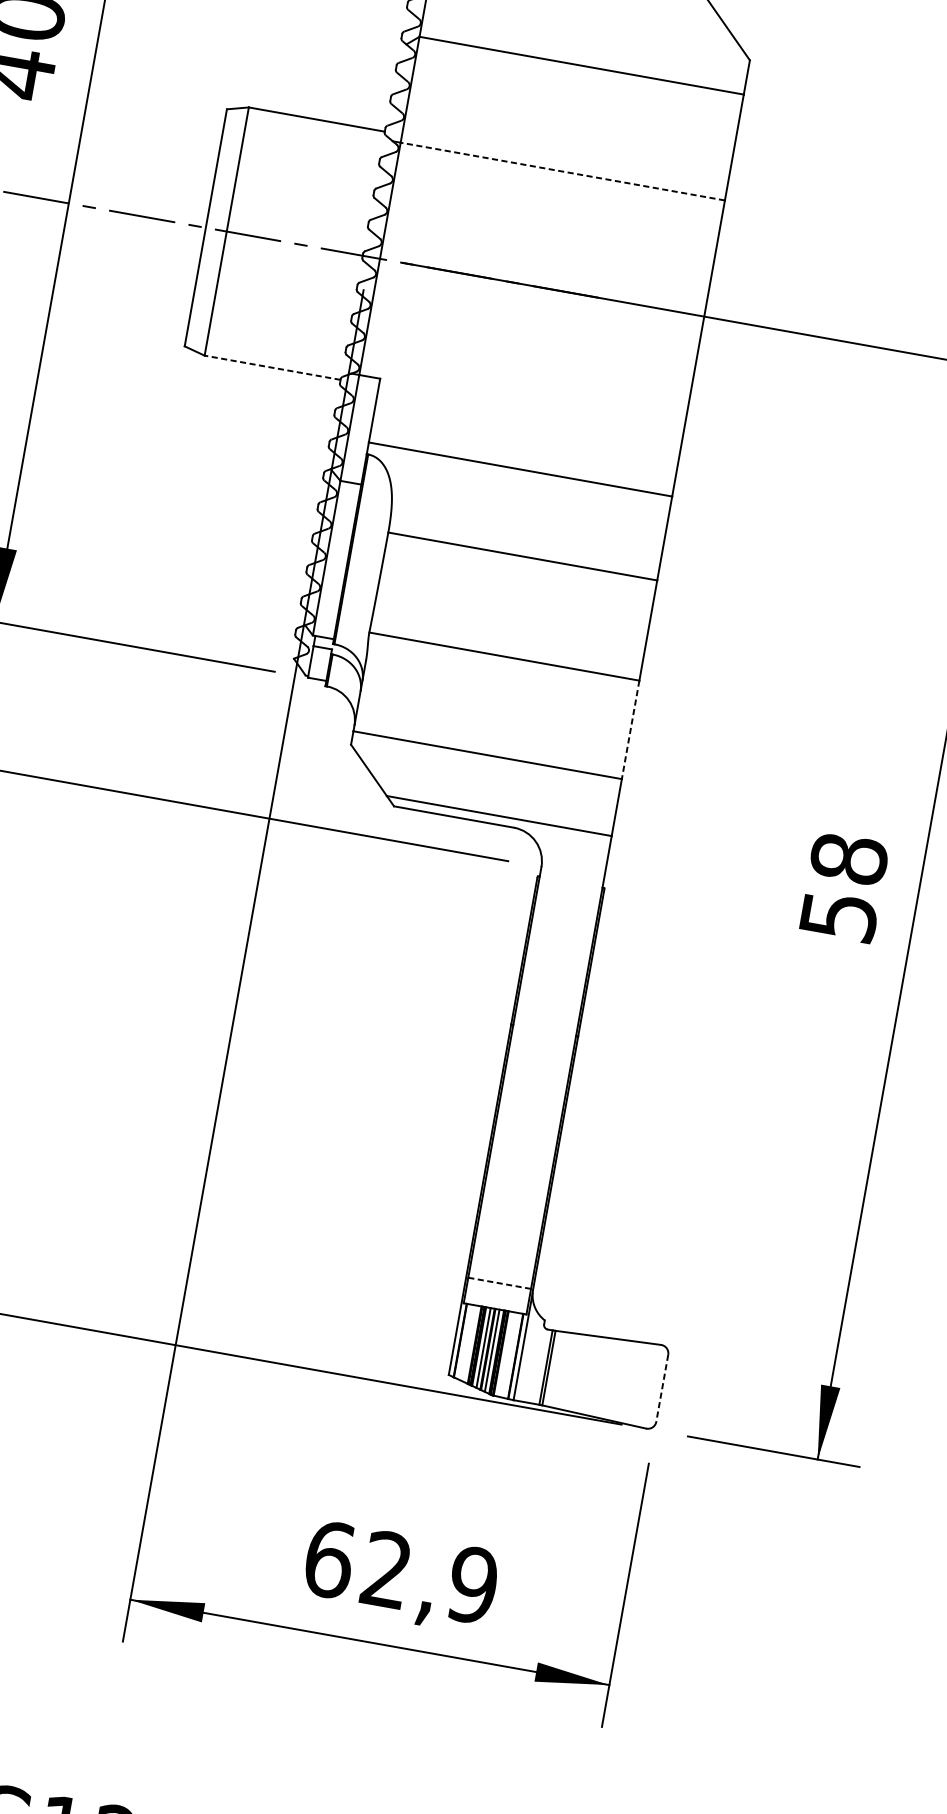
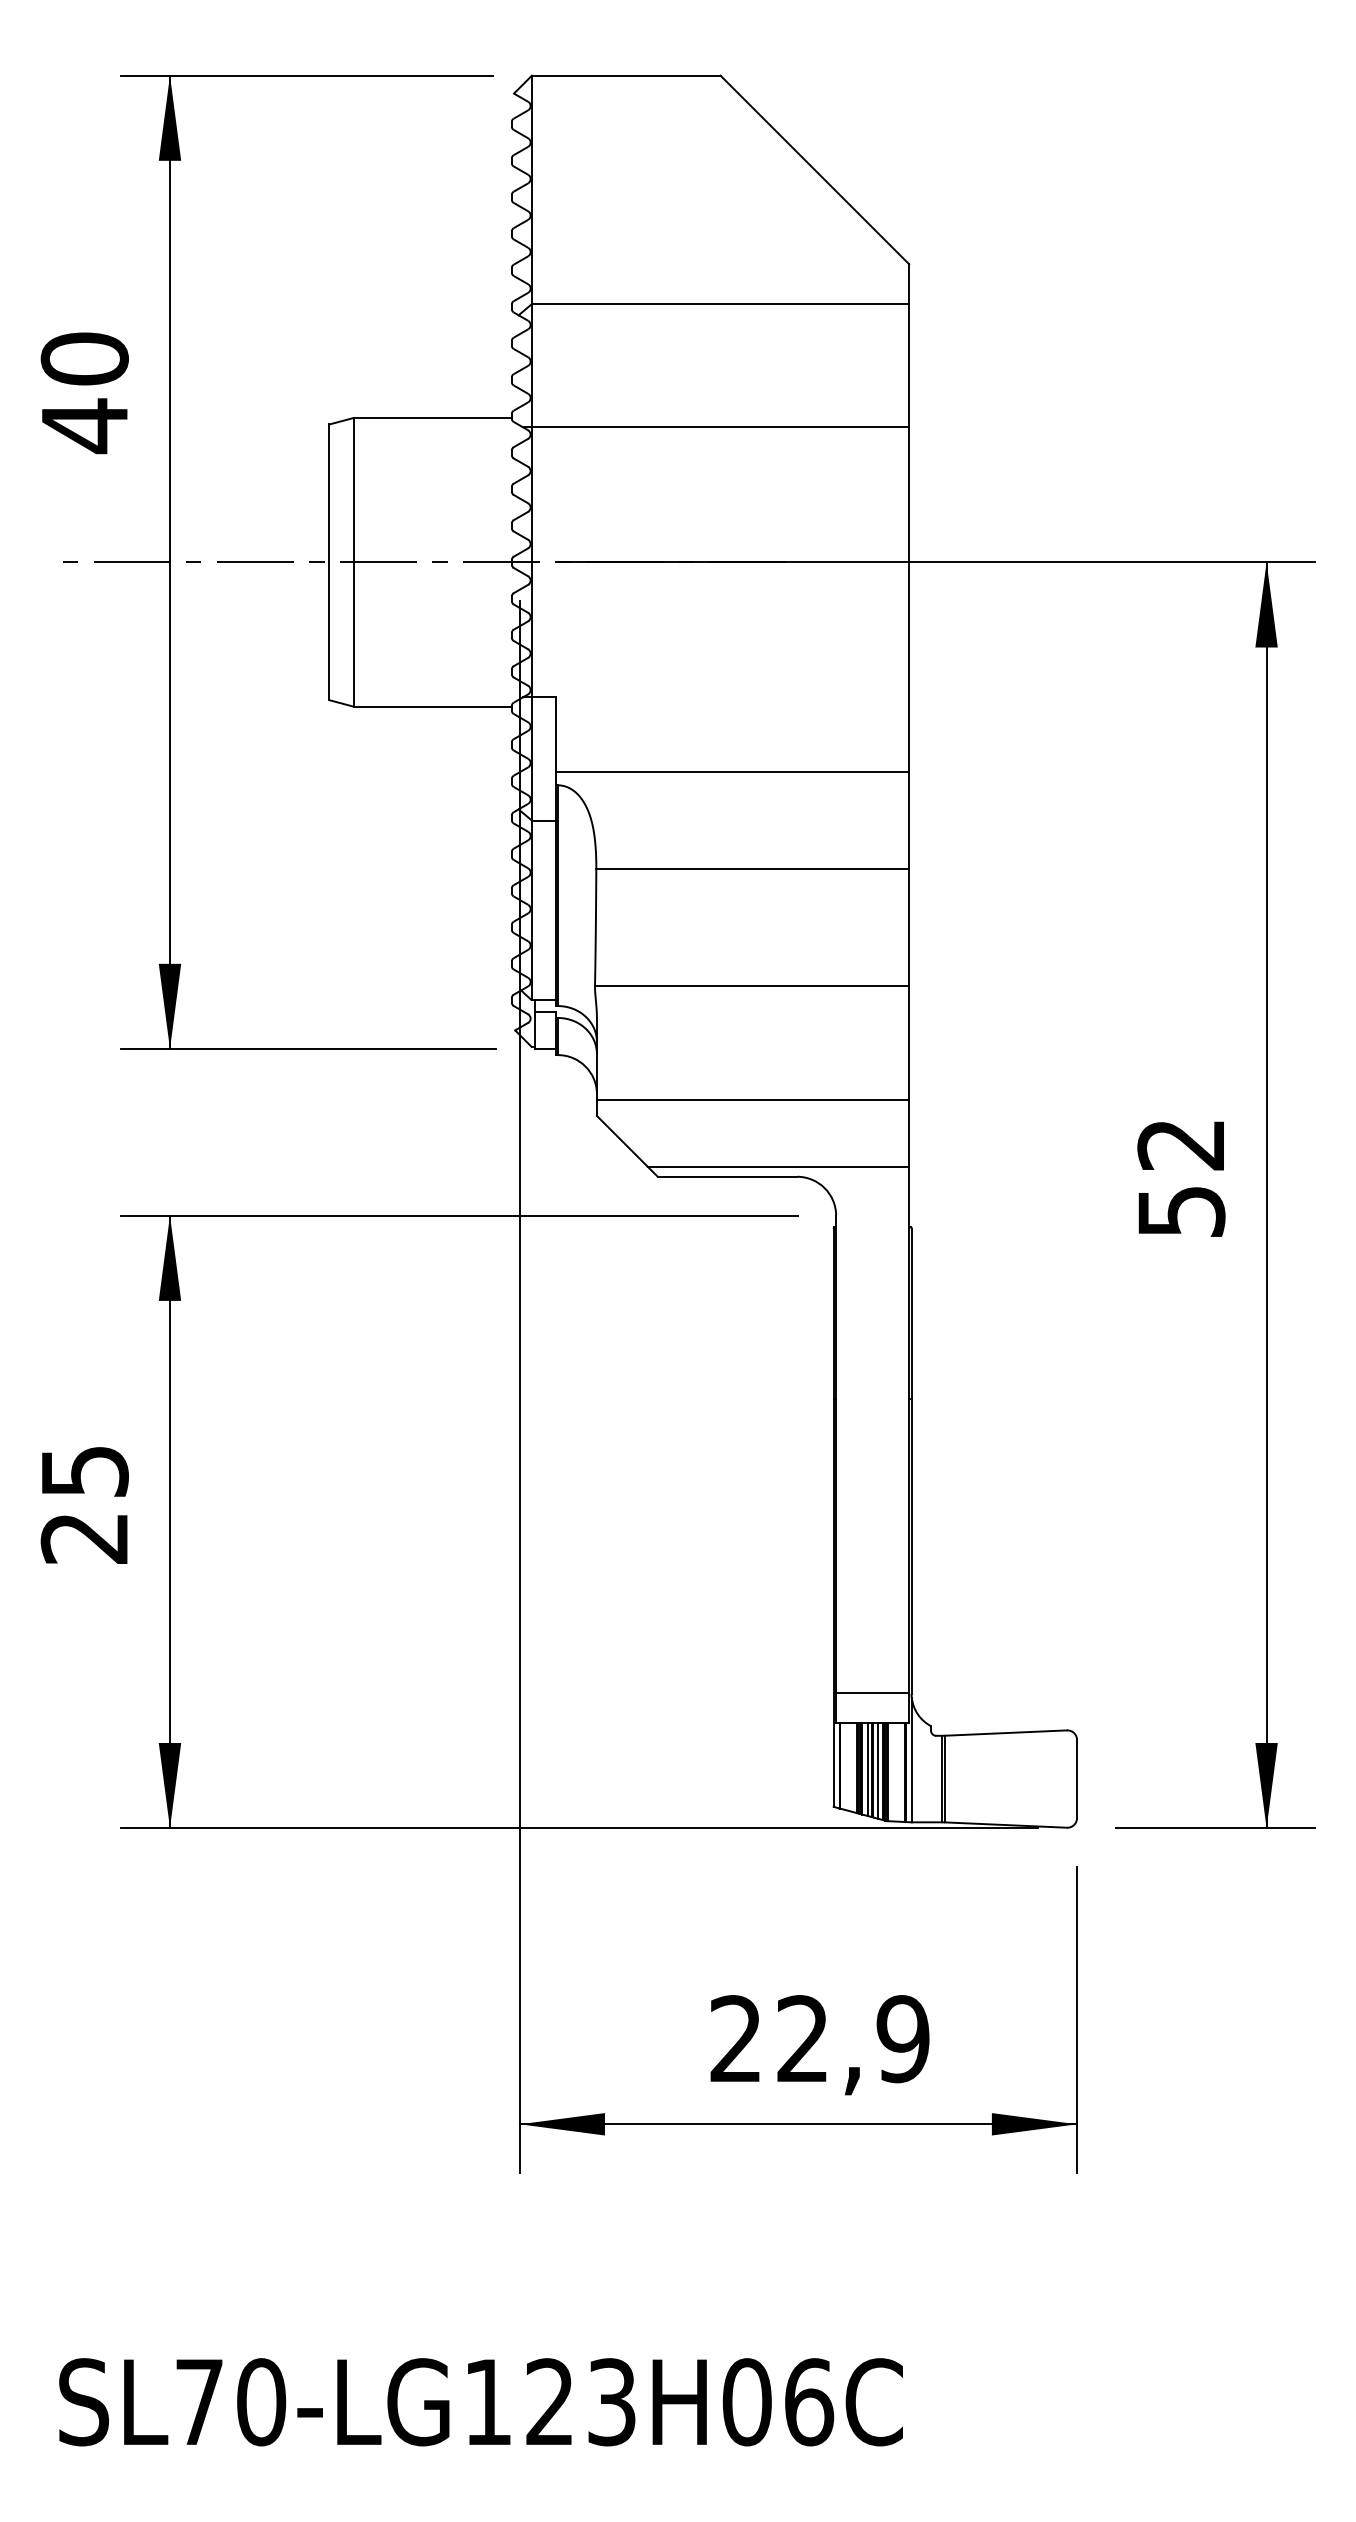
line: (562, 171) -> (720, 427), dashed -> solid
line: (272, 367) -> (432, 706), dashed -> solid
line: (630, 730) -> (909, 1043), dashed -> solid
text: (849, 858) -> (1181, 1144), 58 -> 52
line: (499, 1283) -> (872, 1693), dashed -> solid
line: (662, 1388) -> (1077, 1779), dashed -> solid
text: (329, 1560) -> (736, 2039), 62,9 -> 22,9

